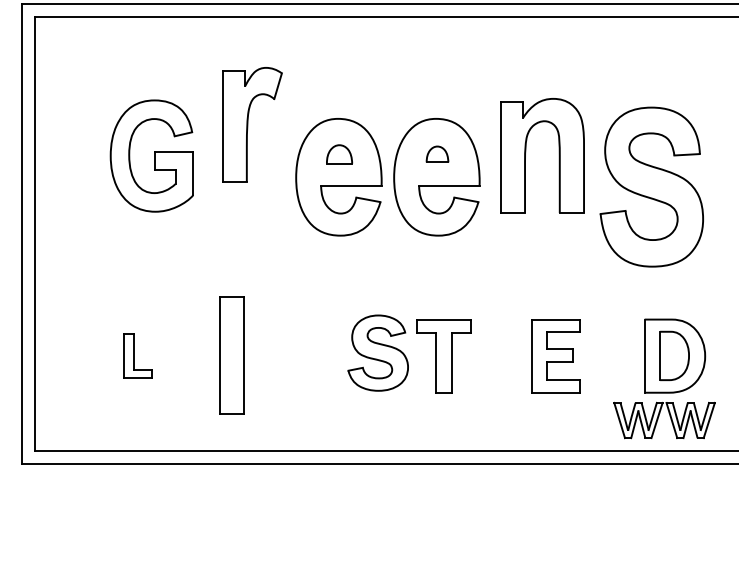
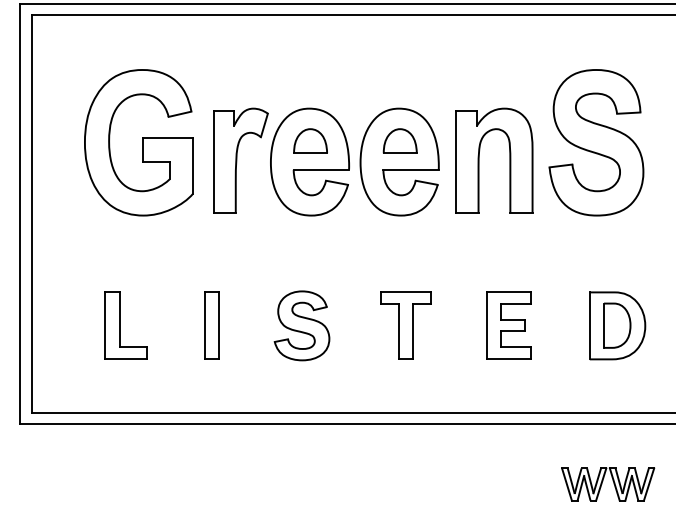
part: (252, 124) -> (240, 160), moved
part: (339, 154) -> (310, 141), size x1.43
part: (437, 154) -> (400, 141), size x1.67
part: (151, 155) -> (138, 142), size x1.43
part: (558, 155) -> (509, 160), moved
part: (651, 186) -> (596, 142), moved
part: (377, 352) -> (301, 325), moved
part: (137, 356) -> (125, 326), size x1.67
part: (231, 356) -> (211, 326), size x0.62
part: (658, 419) -> (602, 483), moved

